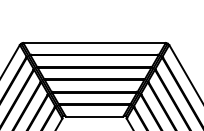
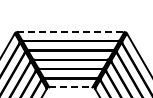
line: (94, 43) -> (70, 32), solid -> dashed
line: (94, 116) -> (70, 87), solid -> dashed

